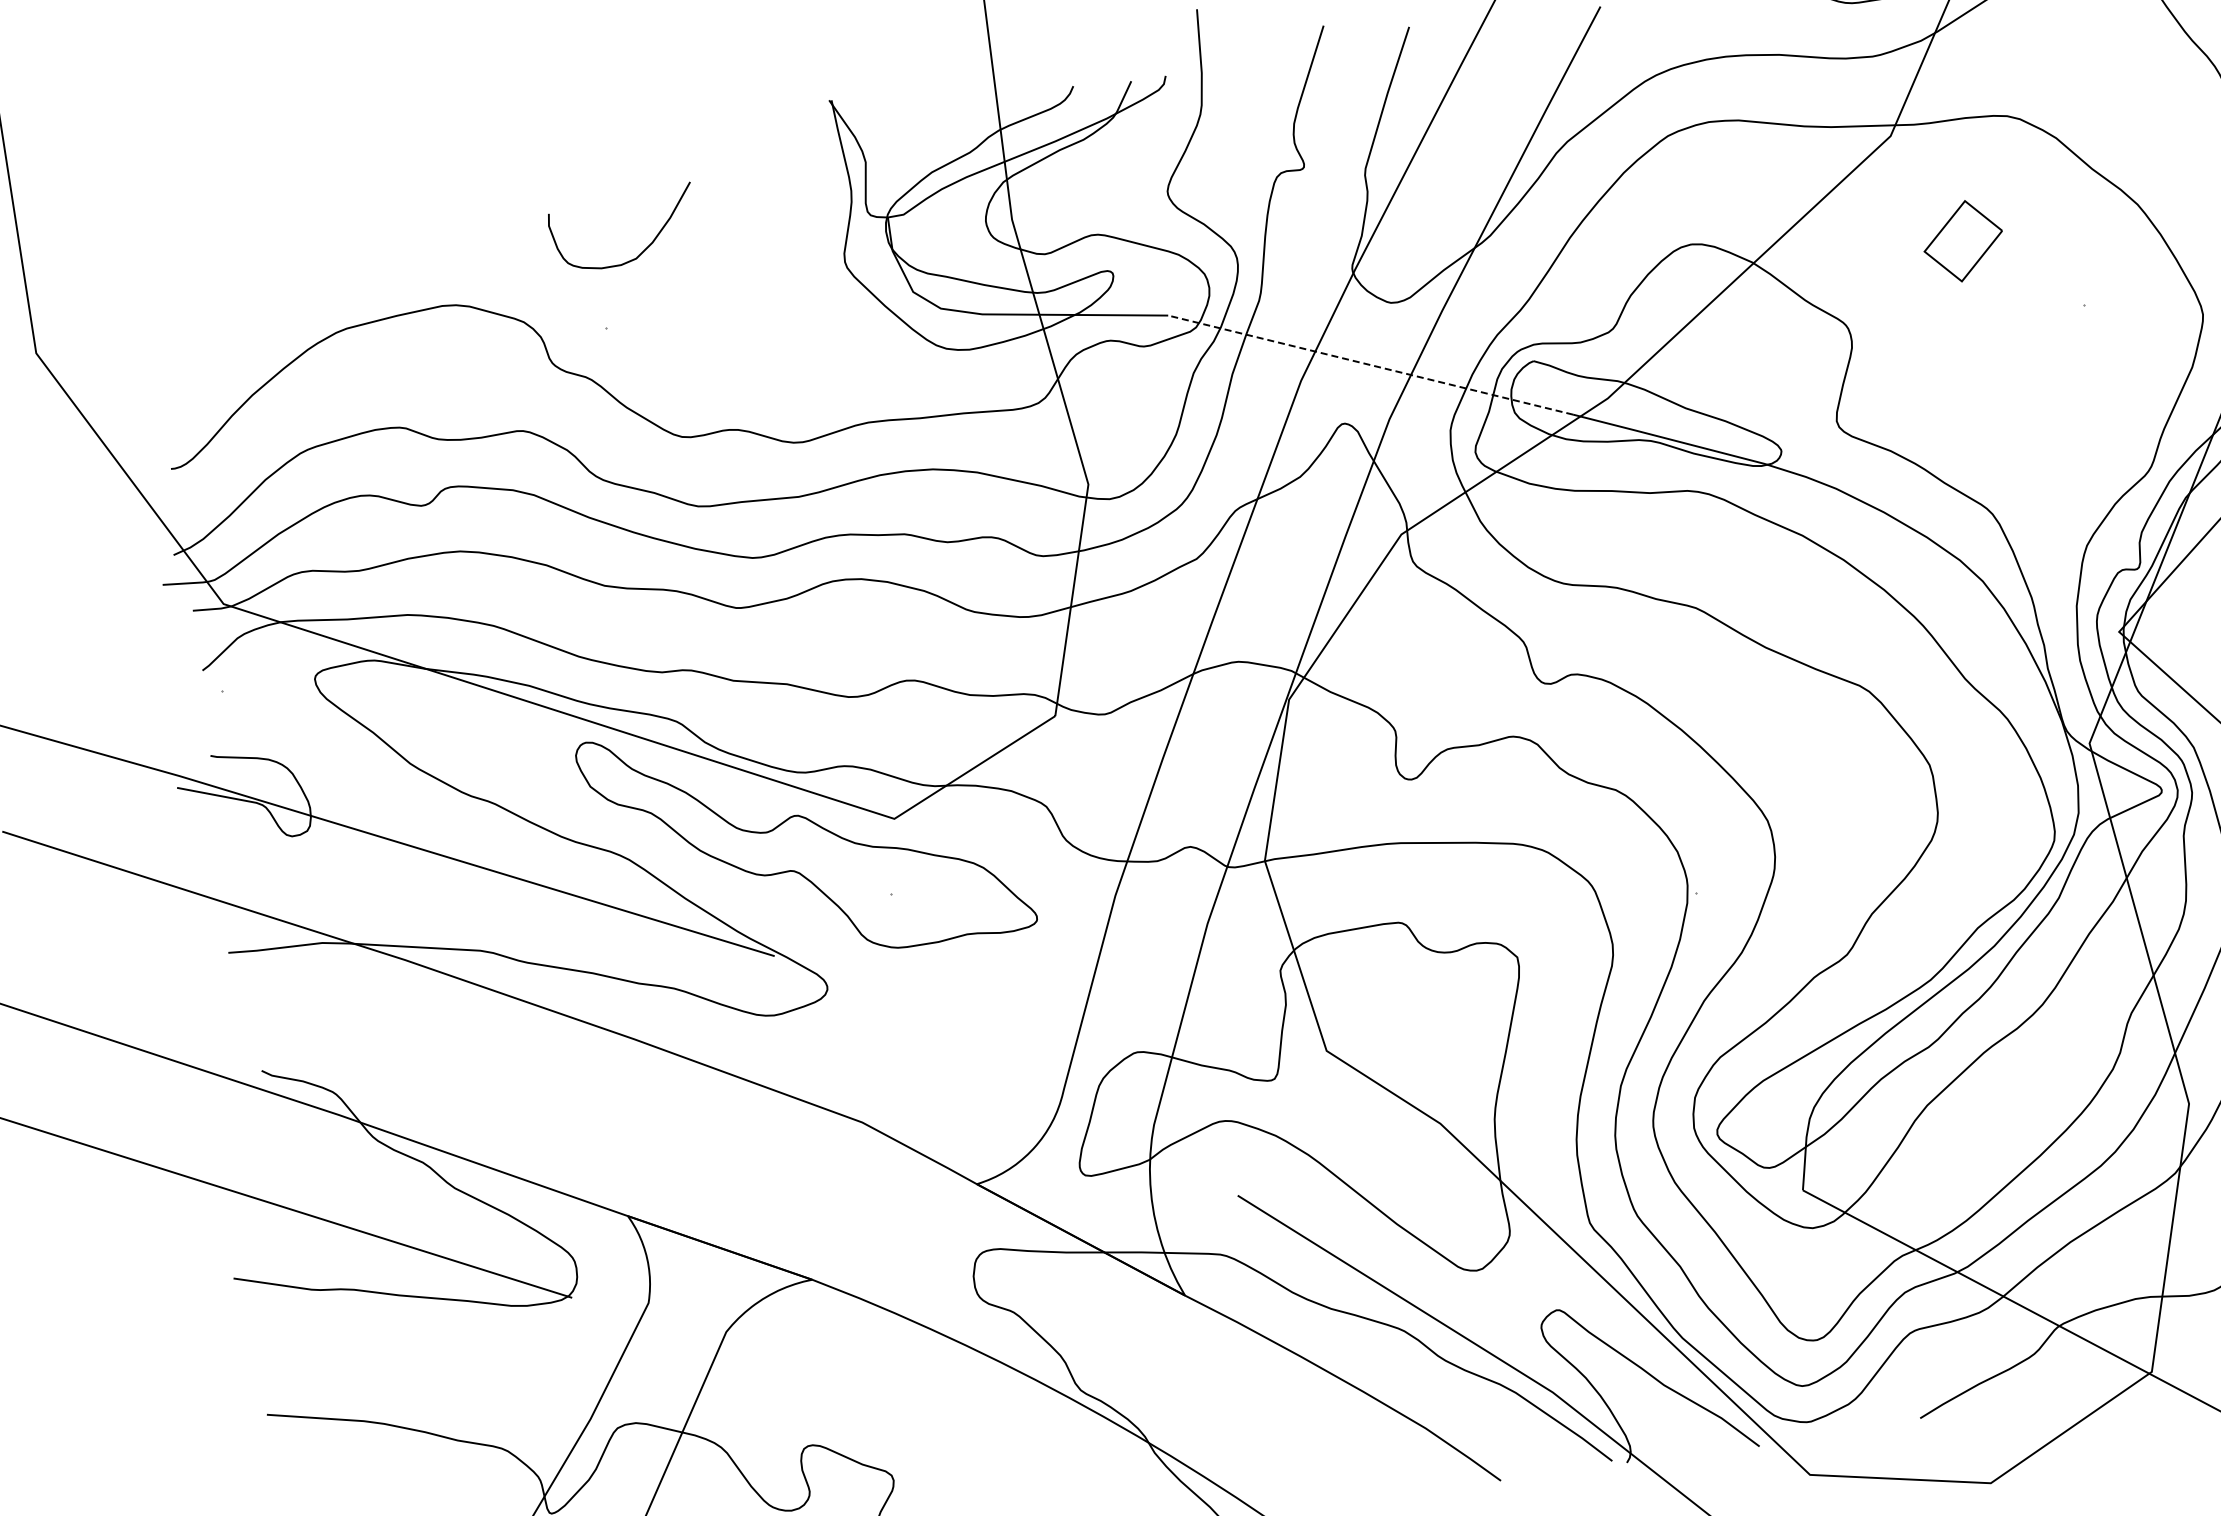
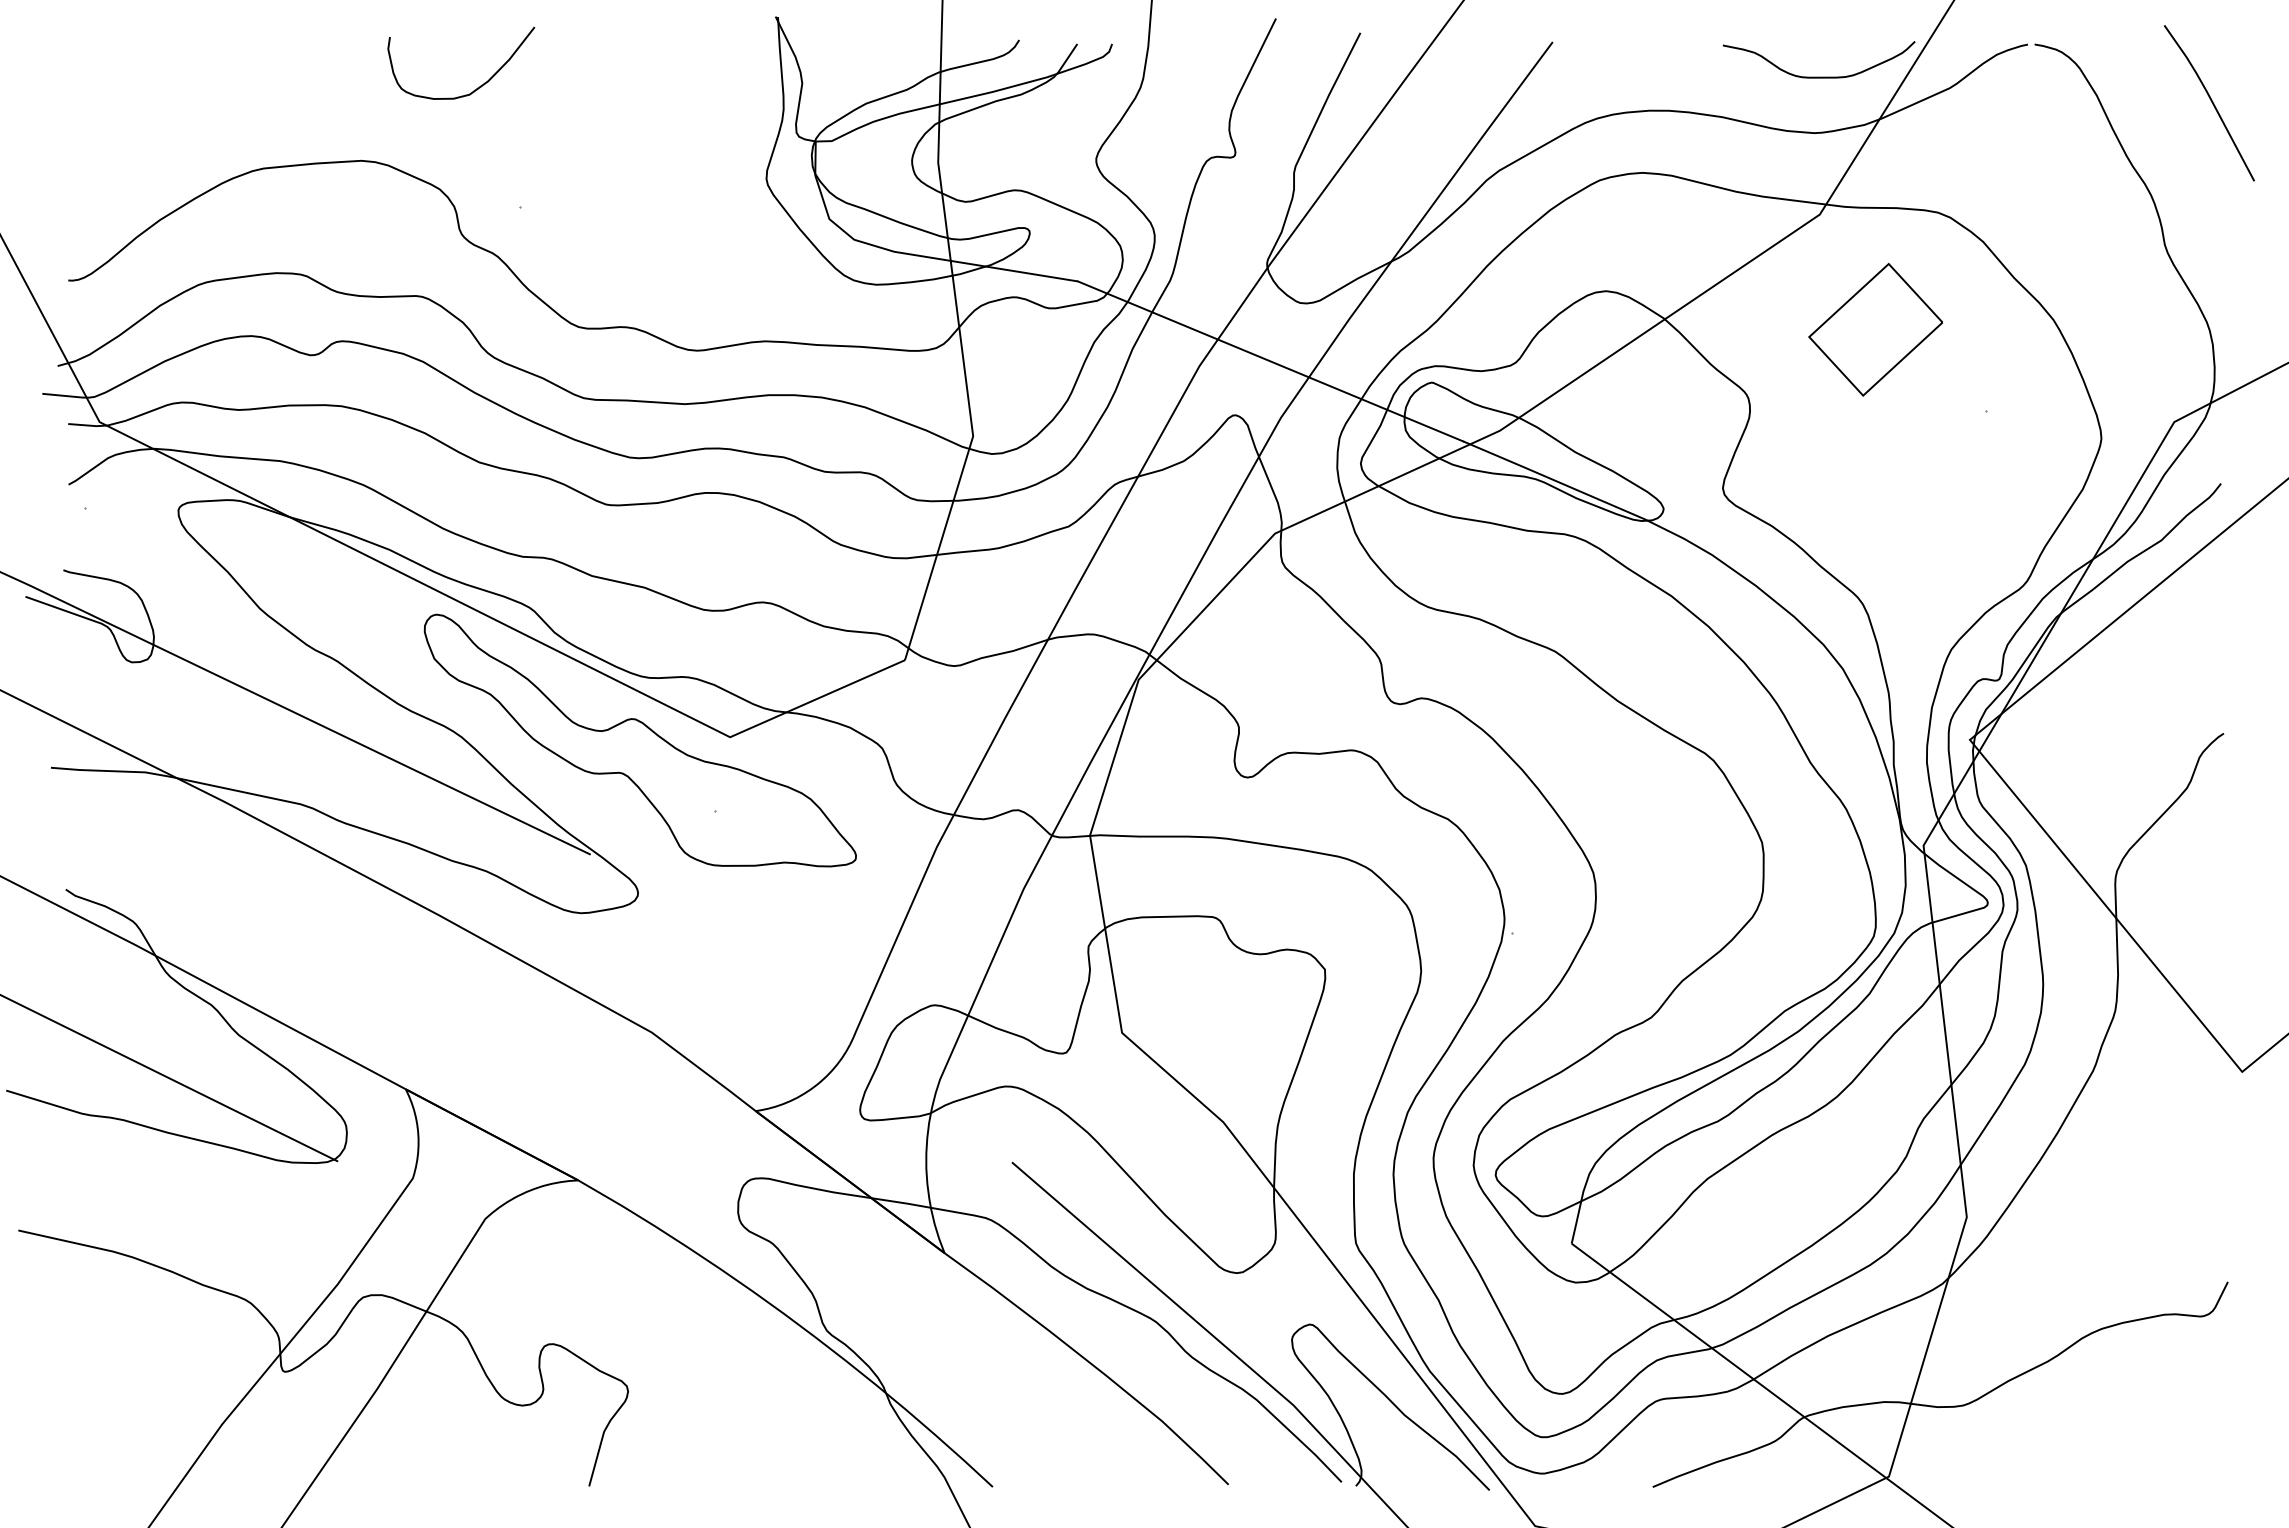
part: (1963, 241) -> (1875, 329), size x1.67
curve: (642, 250) -> (477, 87), moved
line: (1370, 365) -> (1270, 361), dashed -> solid

